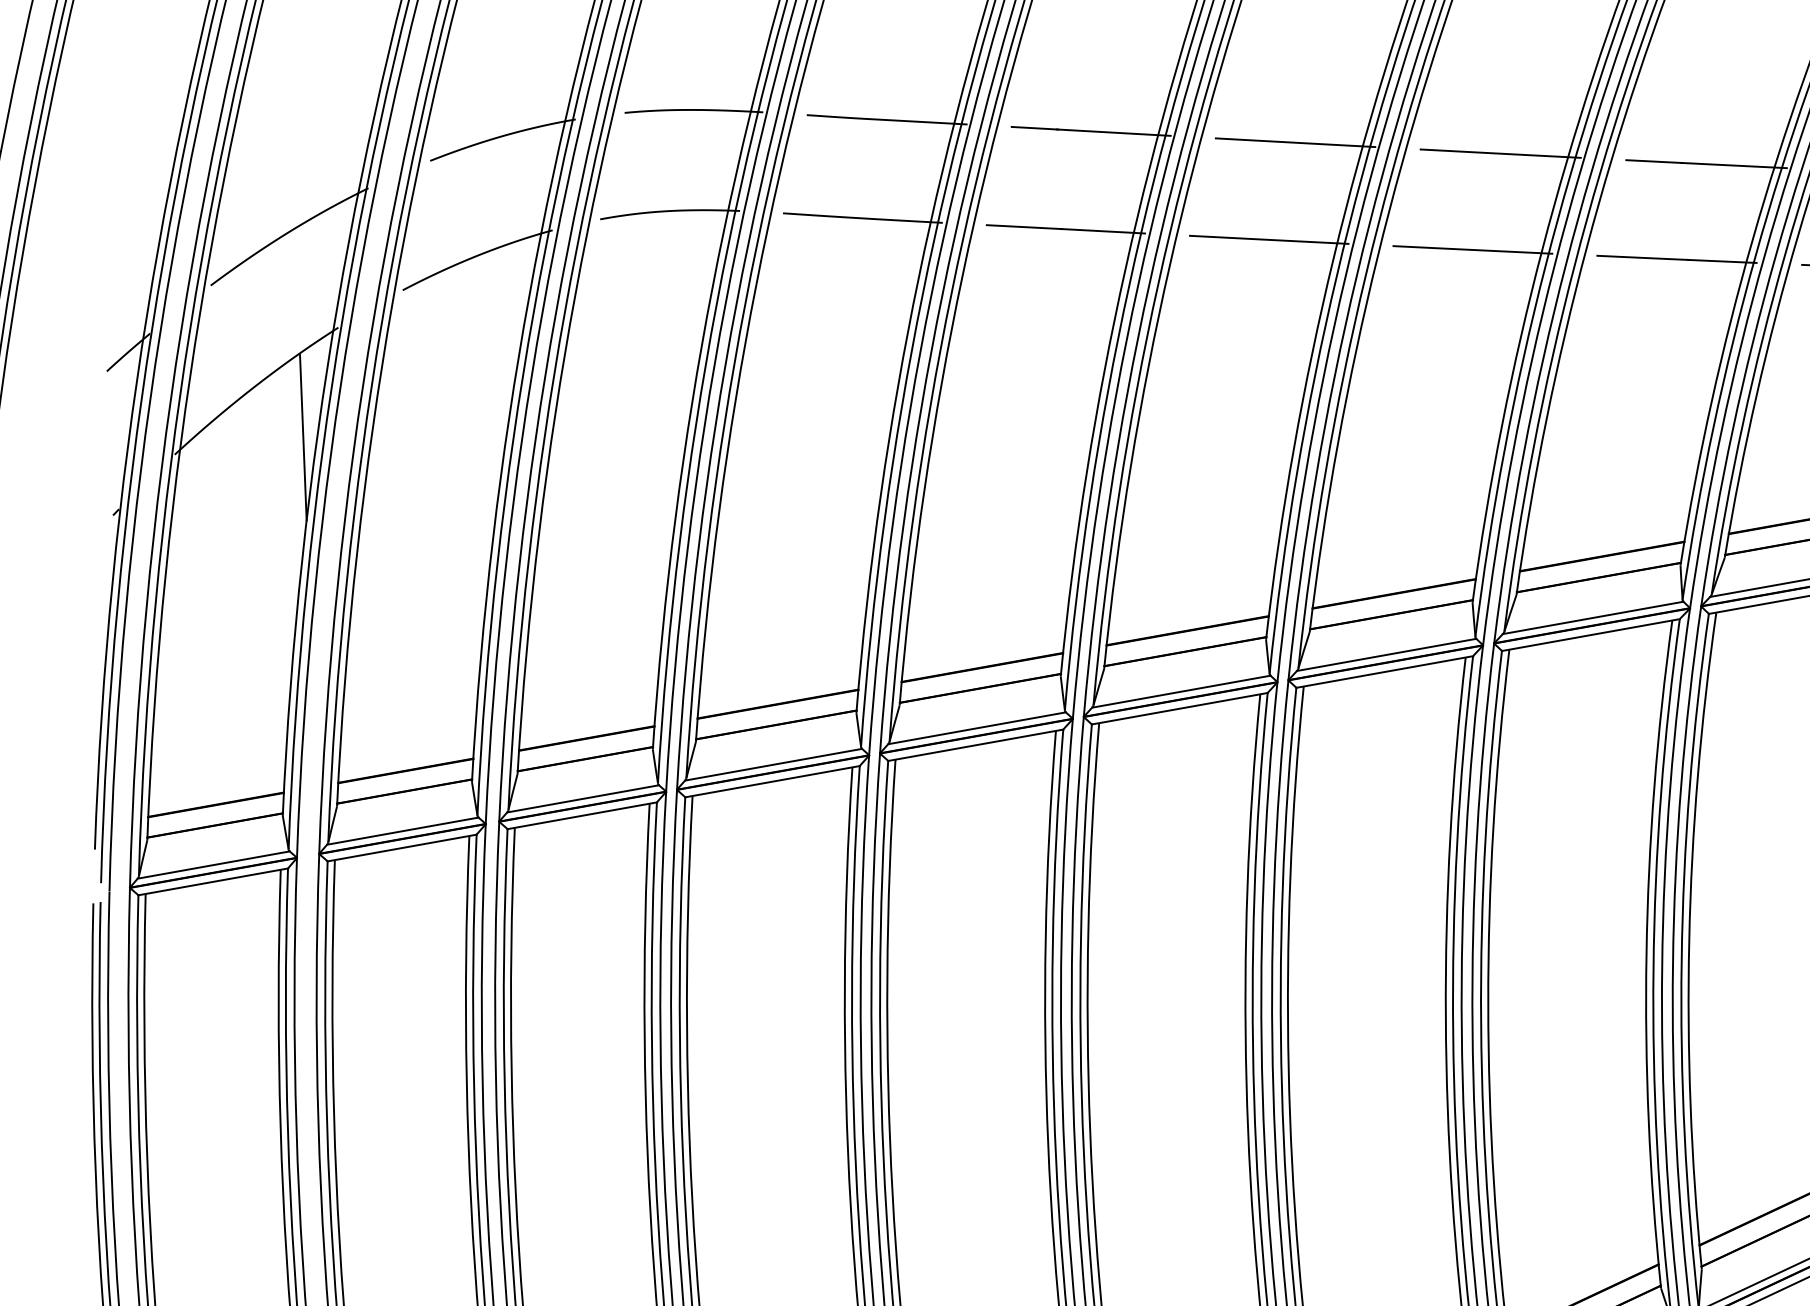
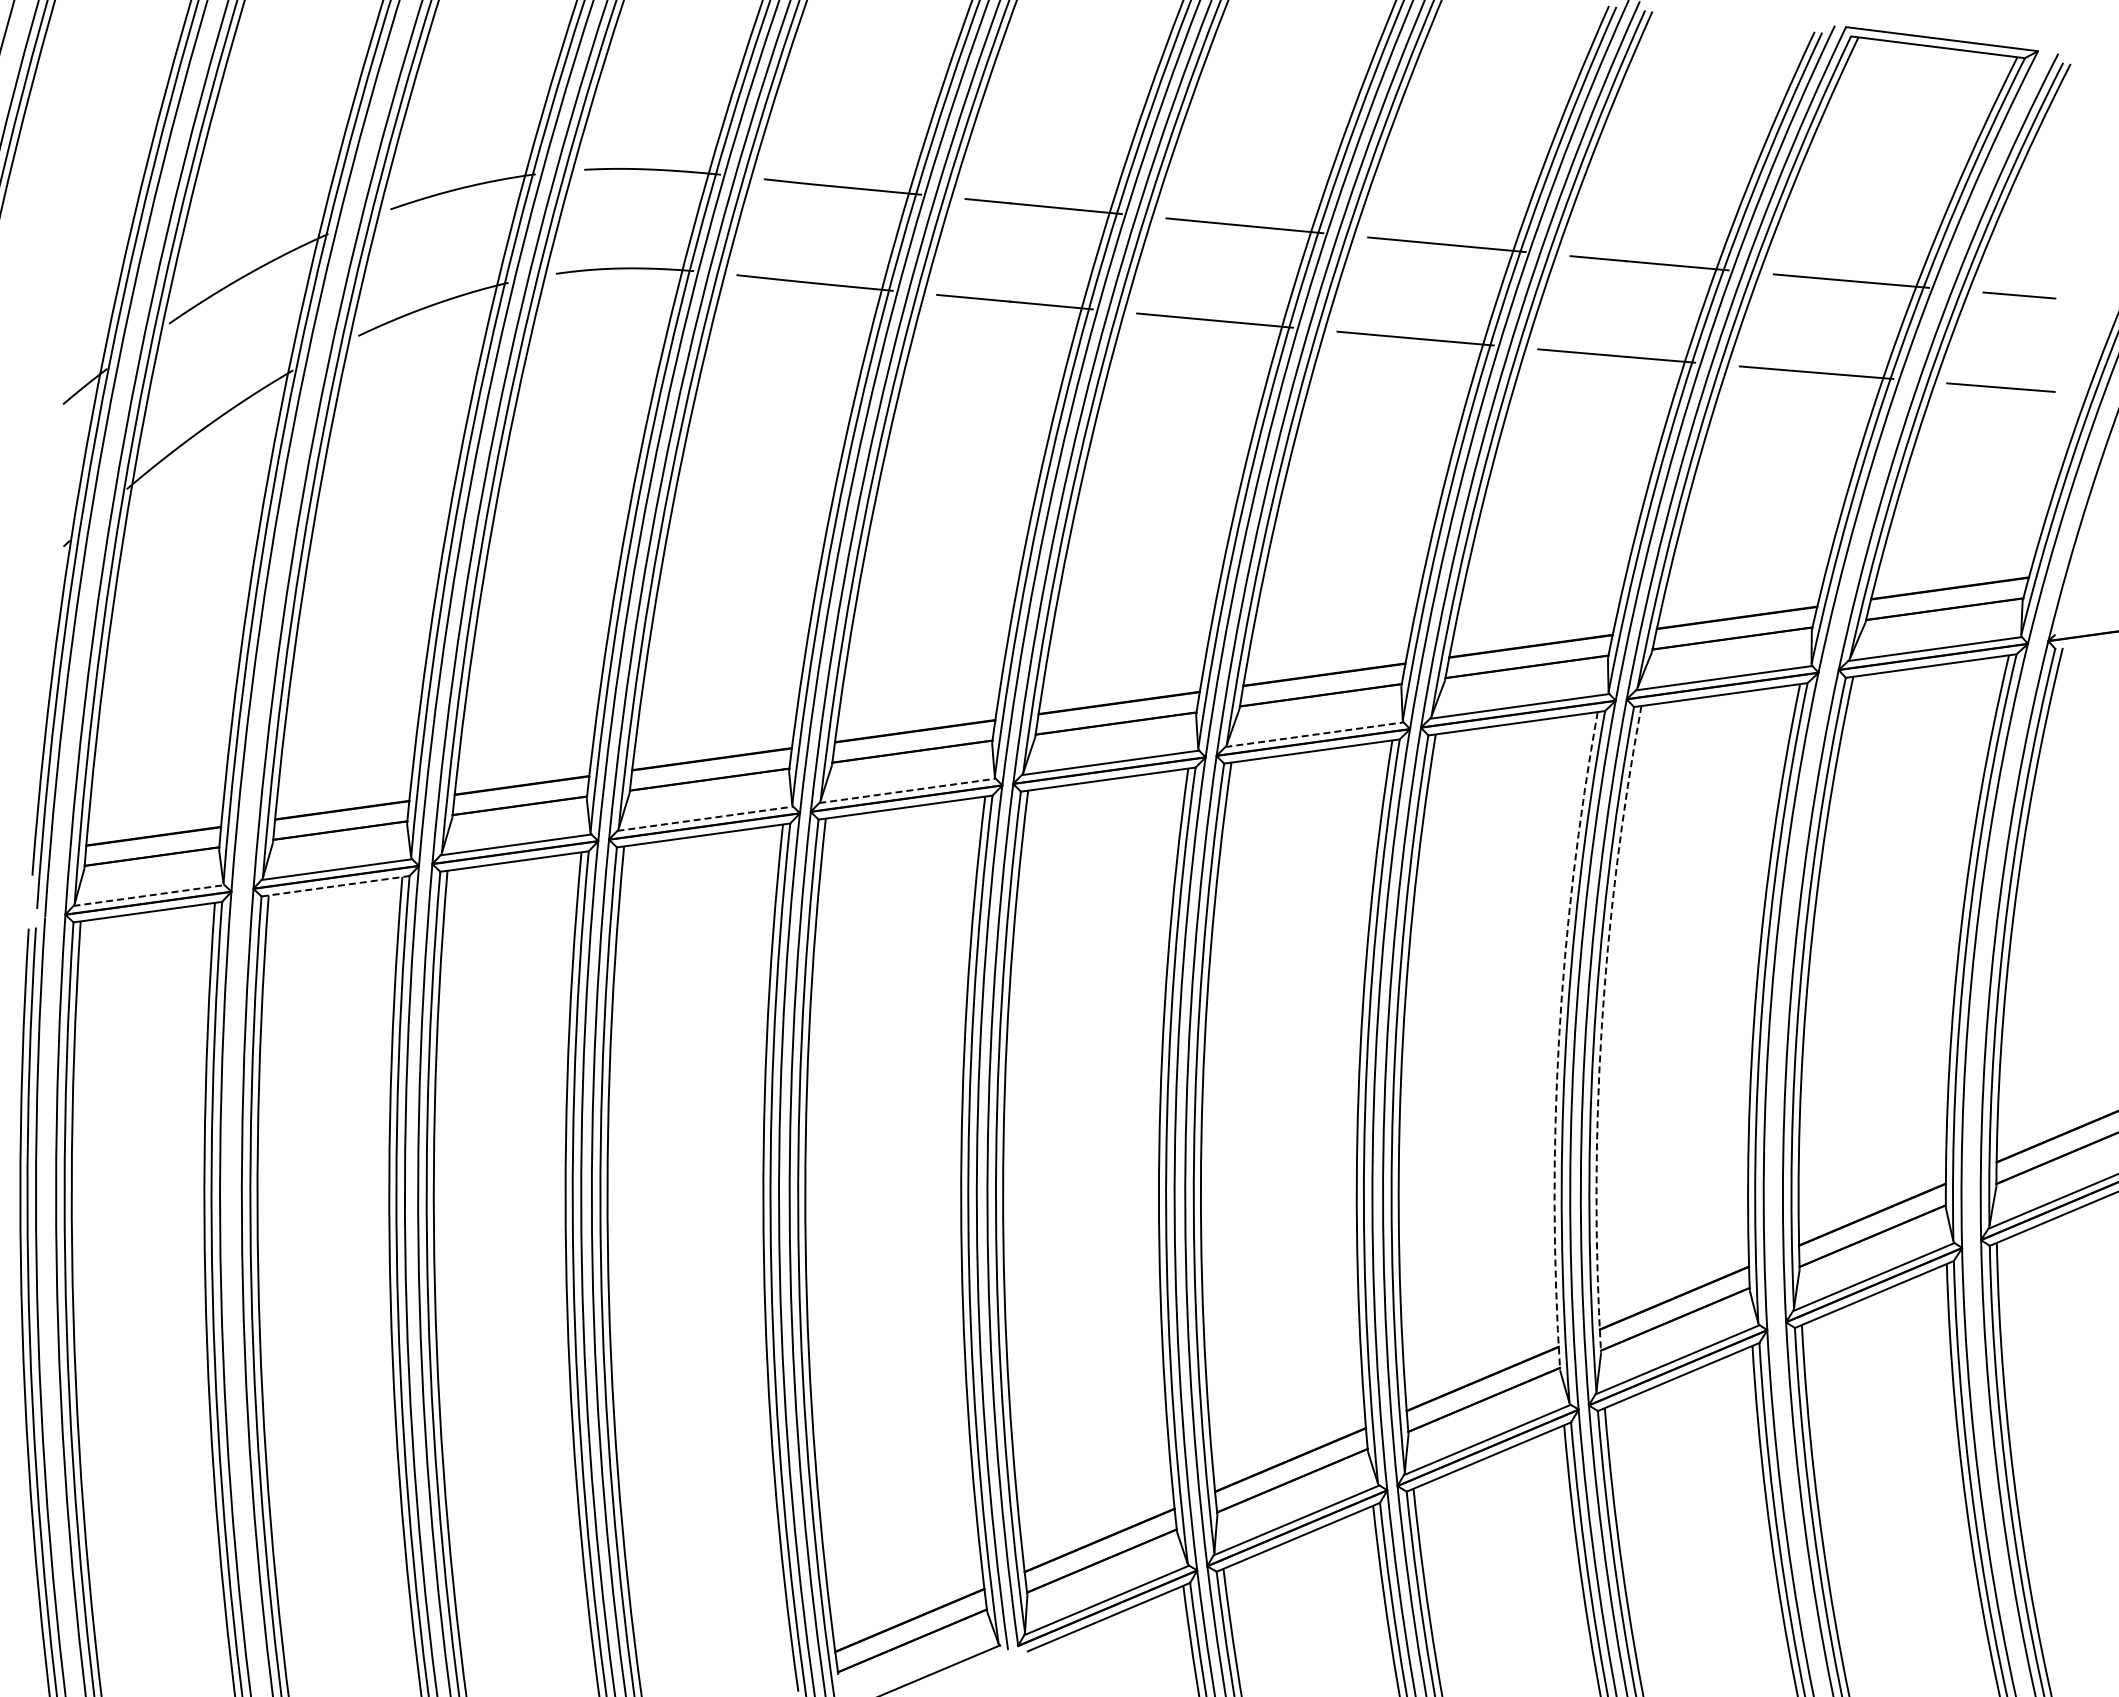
line: (303, 437) -> (254, 477), removed
line: (1386, 654) -> (1314, 734), solid -> dashed
line: (978, 727) -> (908, 790), solid -> dashed
line: (773, 764) -> (705, 818), solid -> dashed
line: (402, 848) -> (335, 886), solid -> dashed
line: (214, 864) -> (149, 895), solid -> dashed
arc: (1689, 940) -> (1601, 1028), solid -> dashed
arc: (1647, 954) -> (1559, 1040), solid -> dashed

